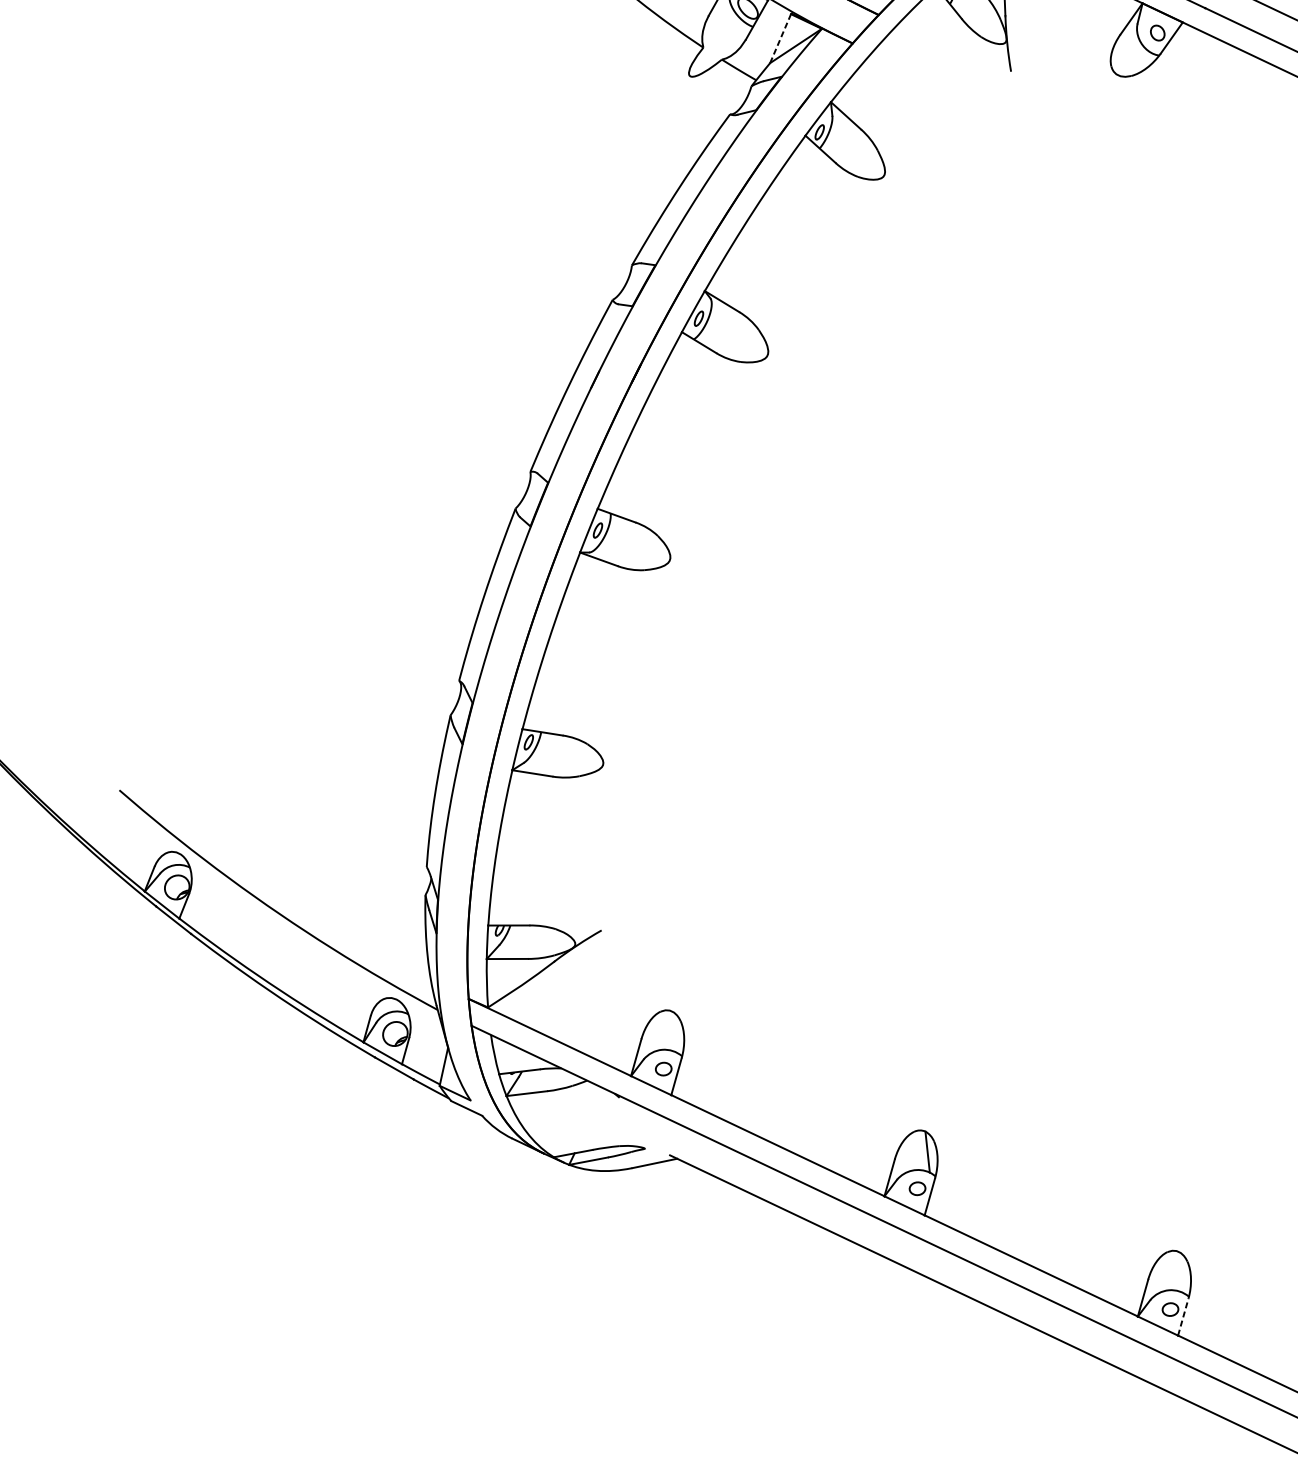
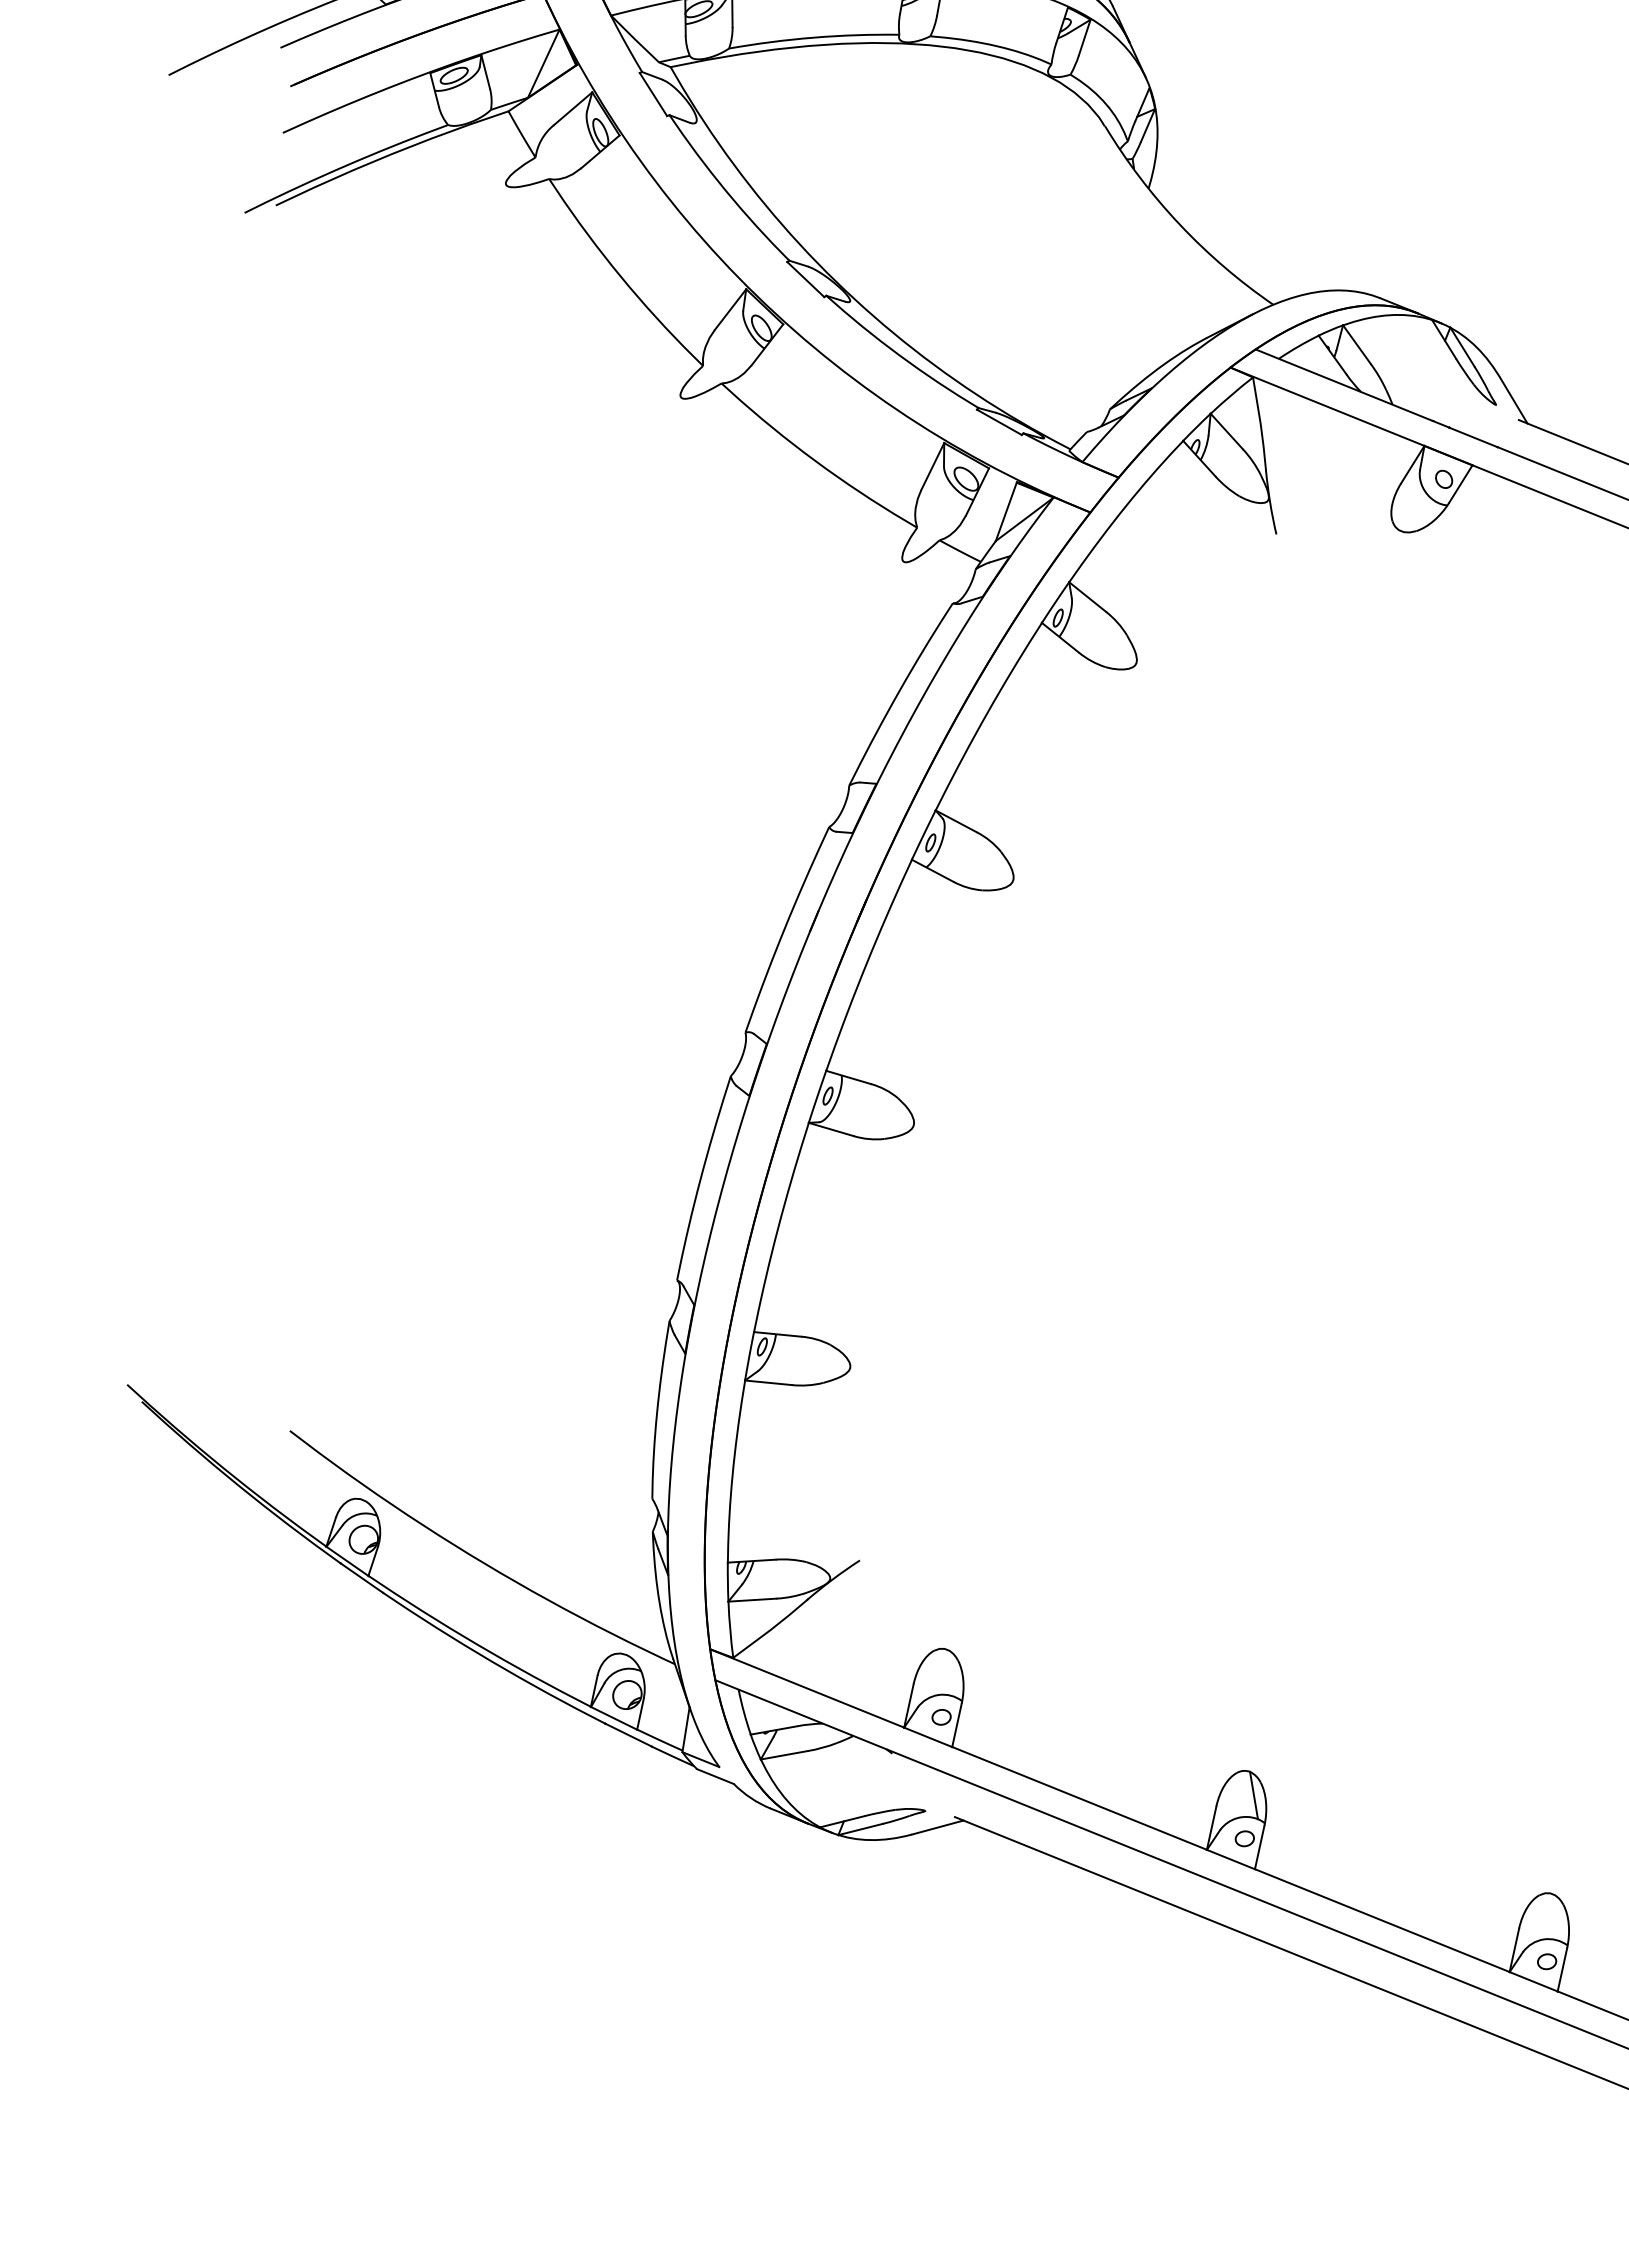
line: (780, 38) -> (1006, 511), dashed -> solid
line: (1183, 1317) -> (1562, 1969), dashed -> solid

